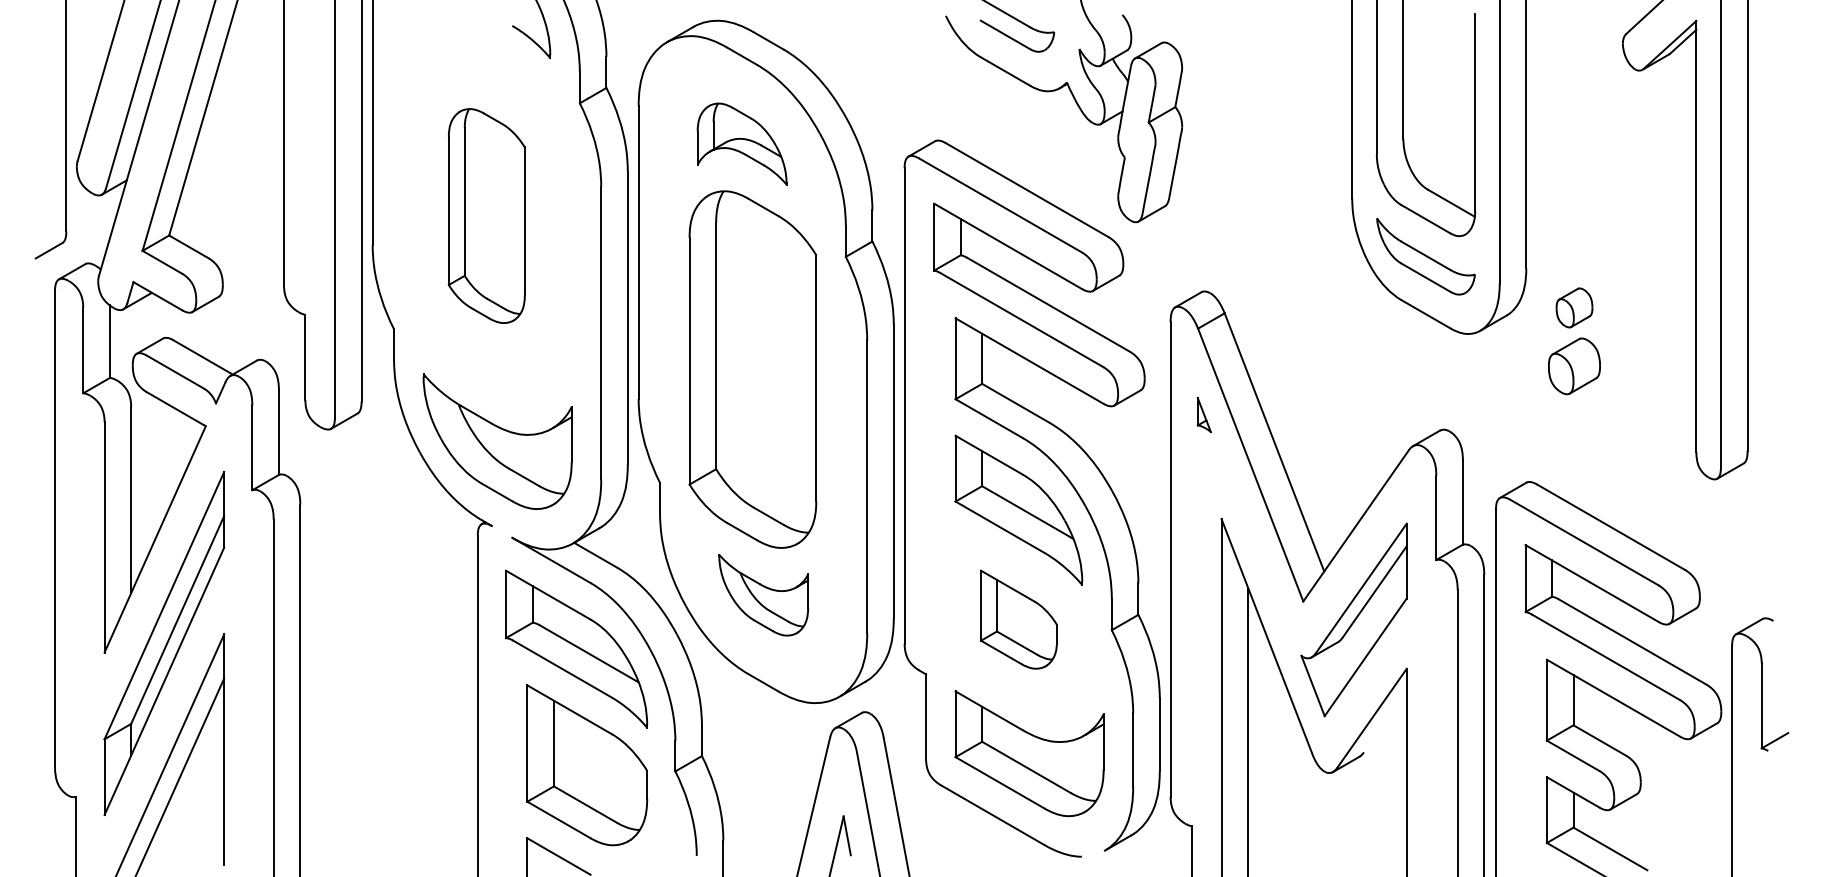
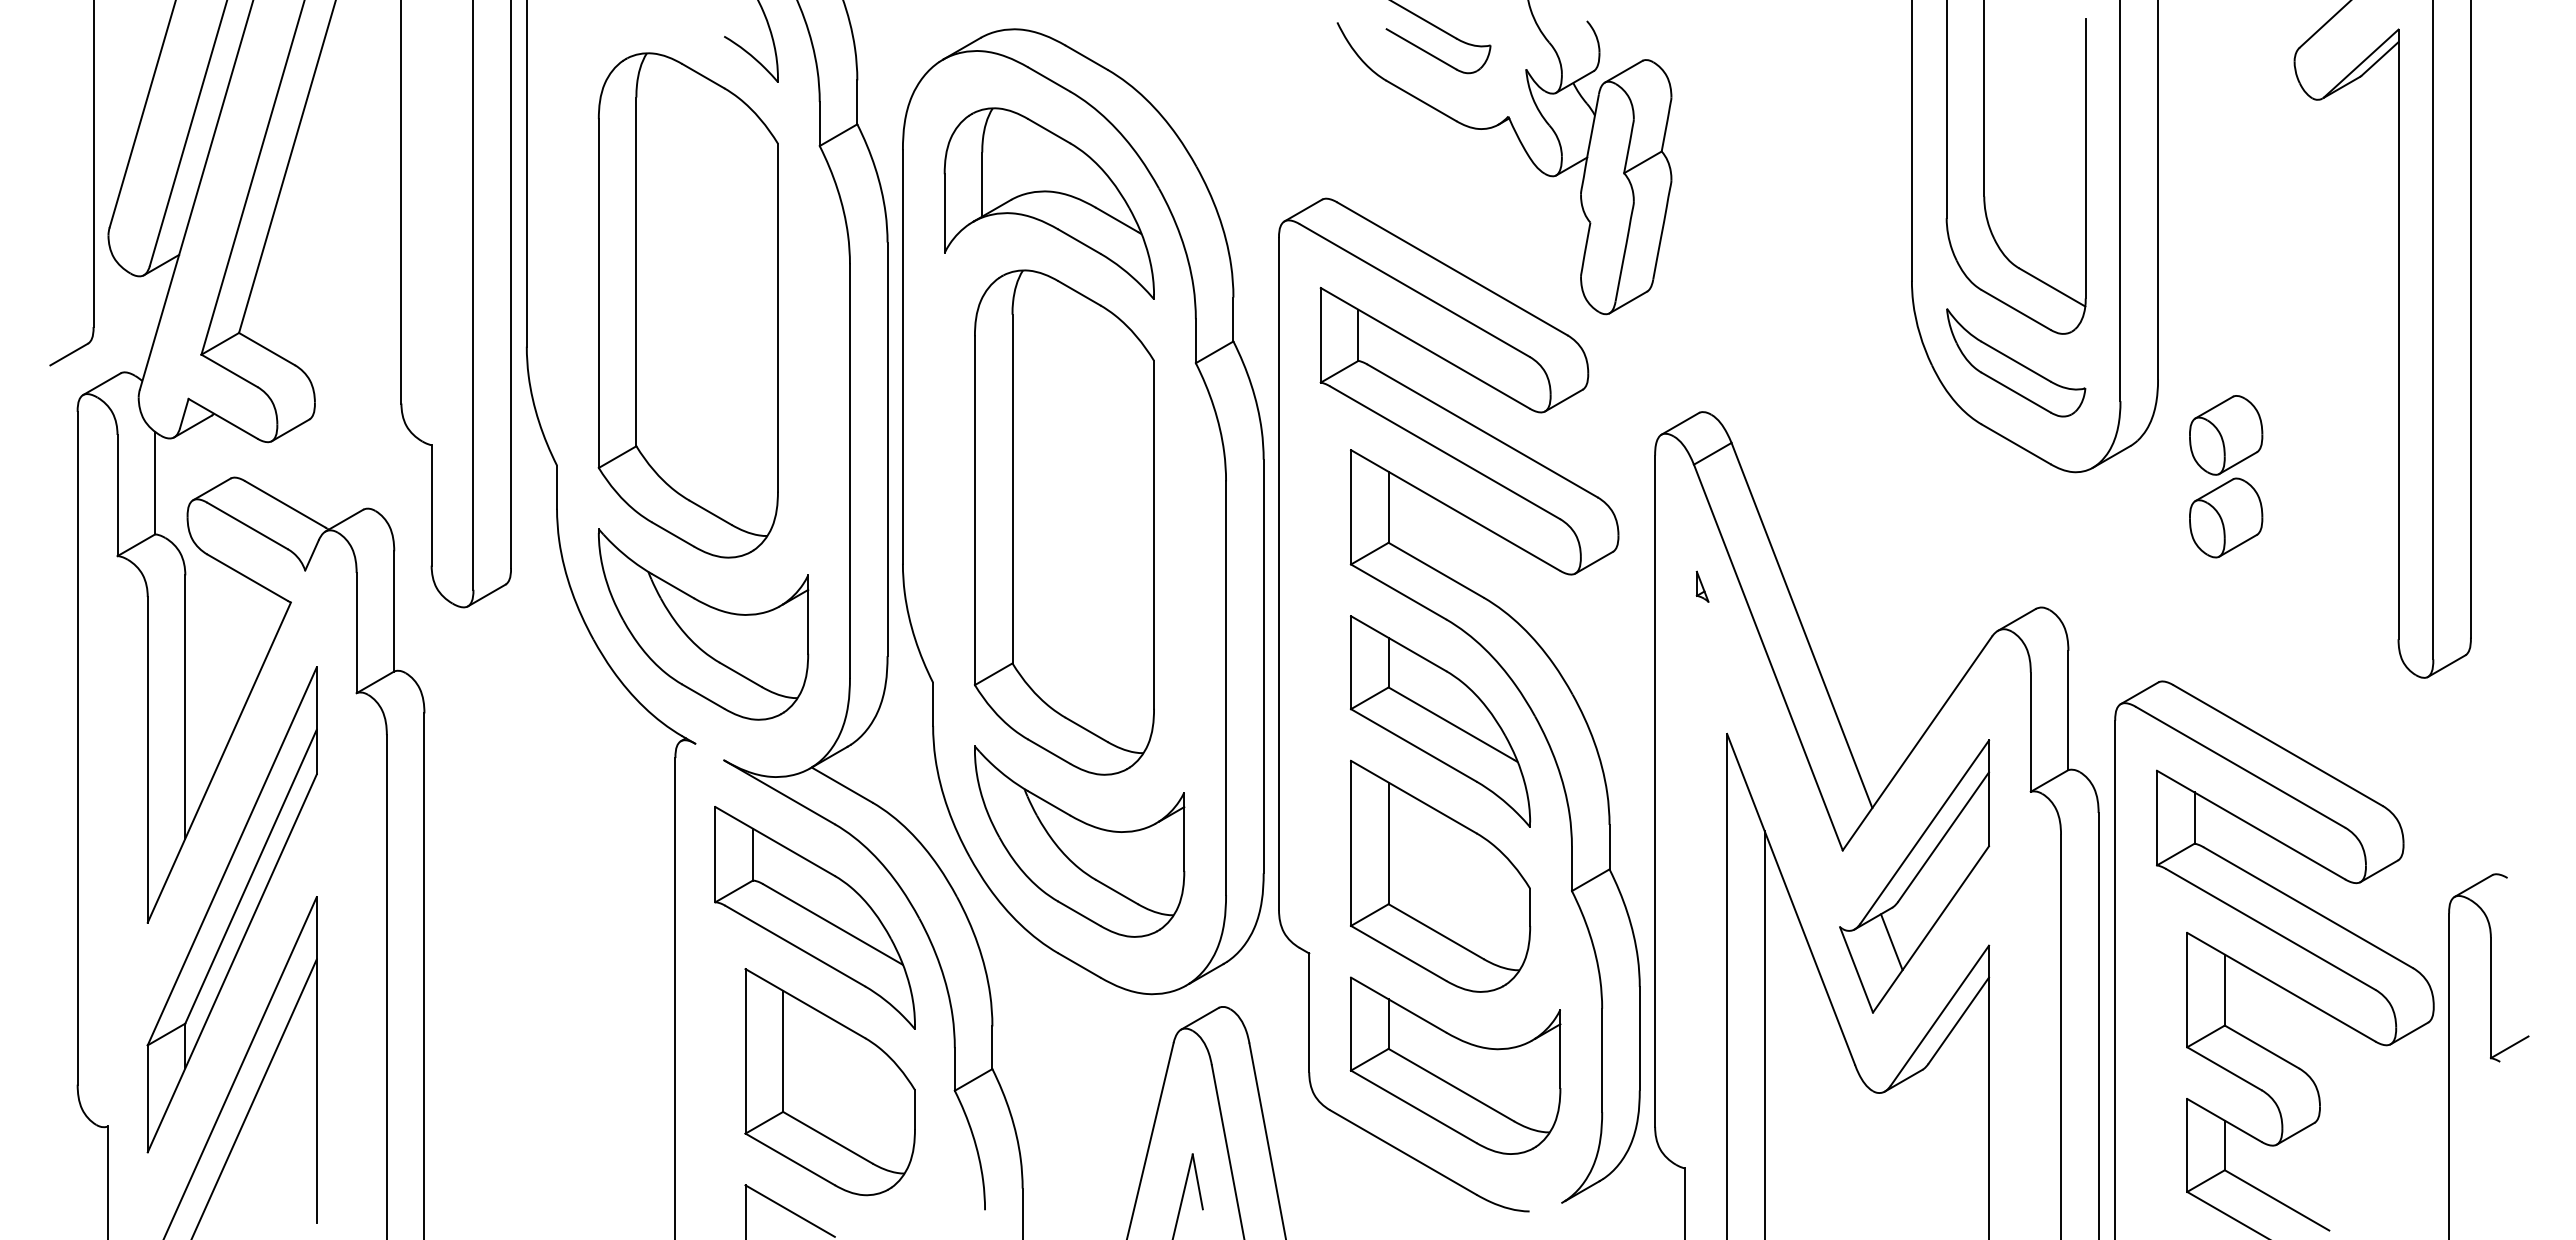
part: (741, 143) -> (1048, 203), size x1.67
part: (486, 216) -> (687, 305), size x1.67
part: (1574, 308) -> (2226, 435), size x1.43
part: (1204, 414) -> (1702, 586), size x0.62
part: (763, 595) -> (1079, 841), size x1.67
part: (1018, 619) -> (1440, 875), size x1.67
line: (1337, 666) -> (1891, 942), added
line: (1385, 721) -> (1958, 1020), added

